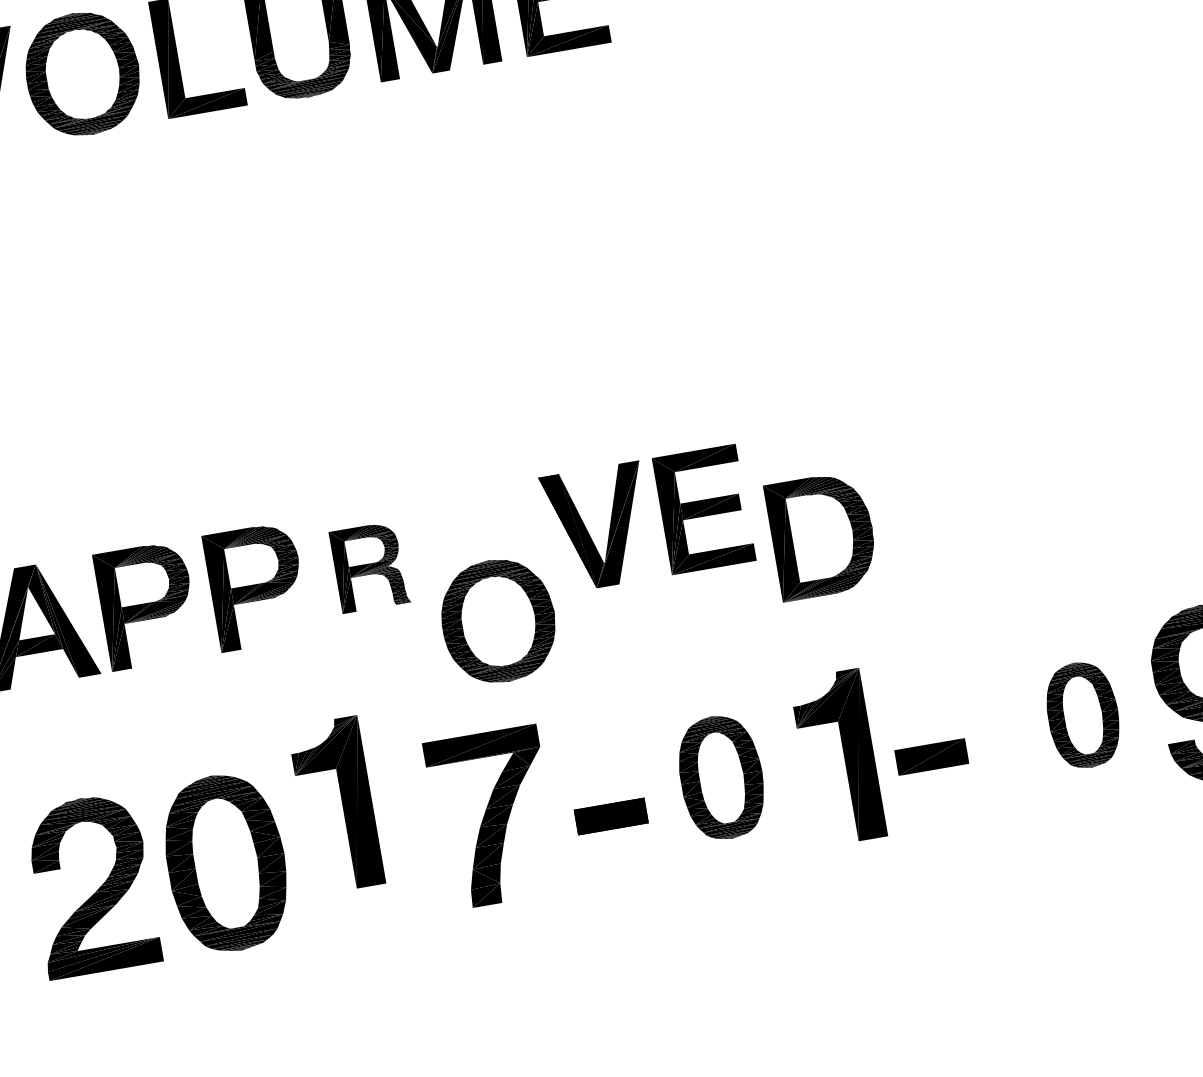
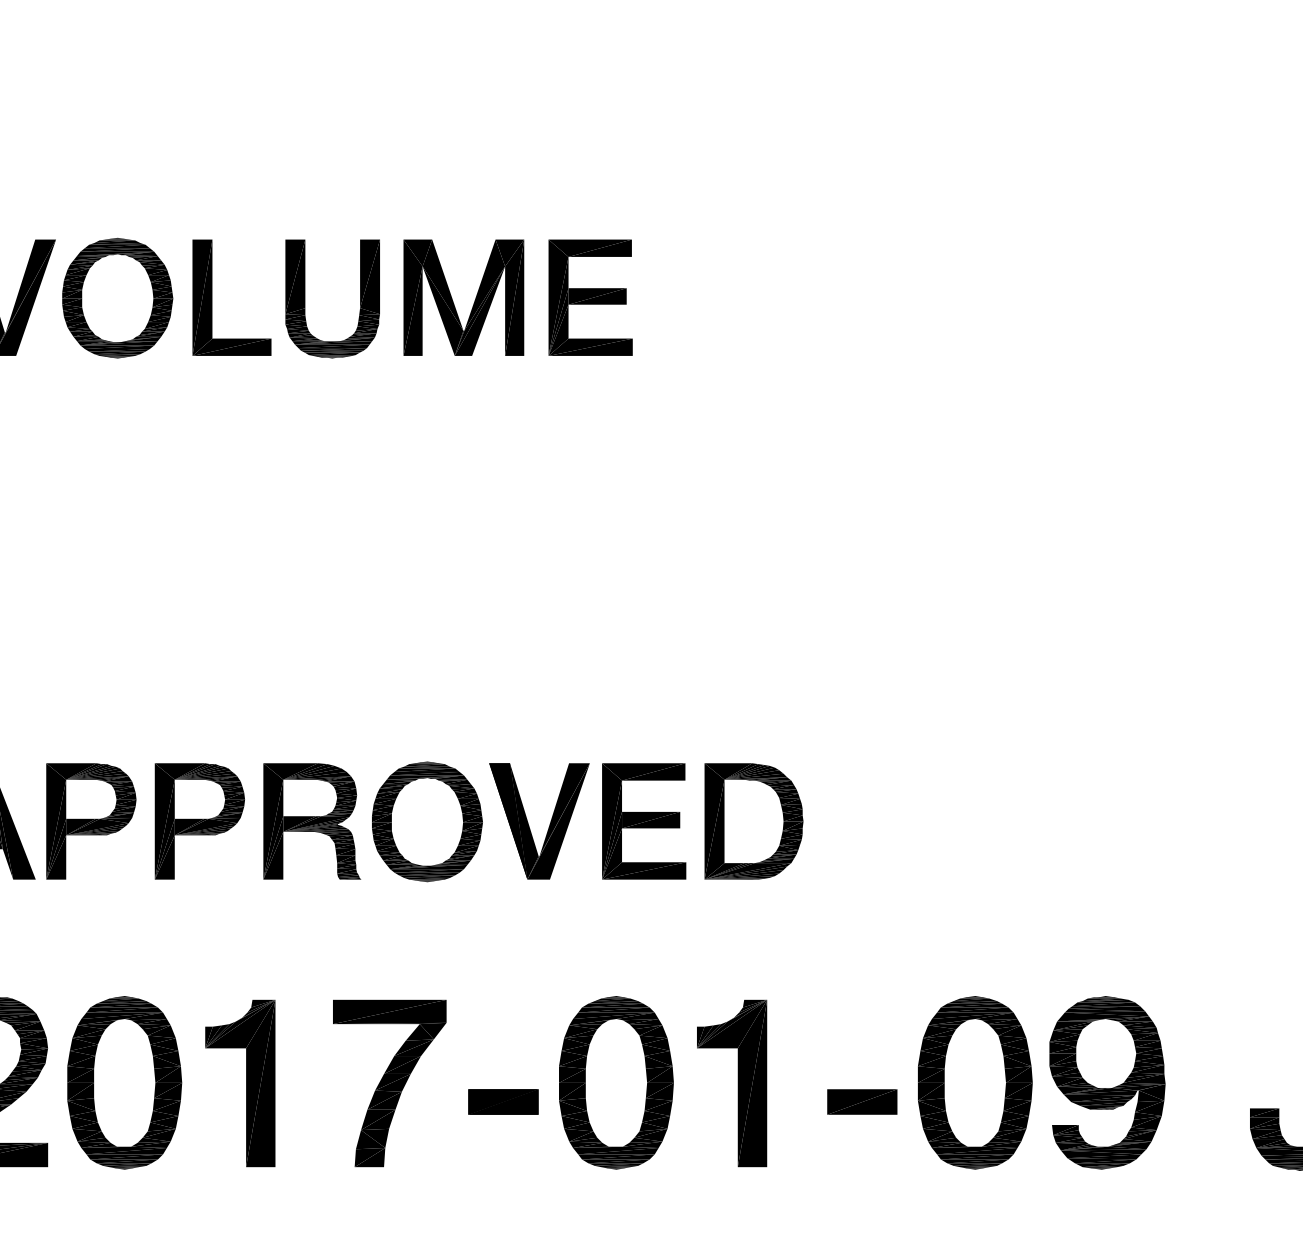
part: (822, 535) -> (753, 821), moved
part: (370, 567) -> (312, 821), size x1.43
part: (498, 620) -> (427, 821), moved
part: (1083, 714) -> (975, 1082), size x1.67
part: (931, 756) -> (862, 1101), moved
part: (721, 777) -> (616, 1082), size x1.43
part: (336, 805) -> (240, 1083), moved

